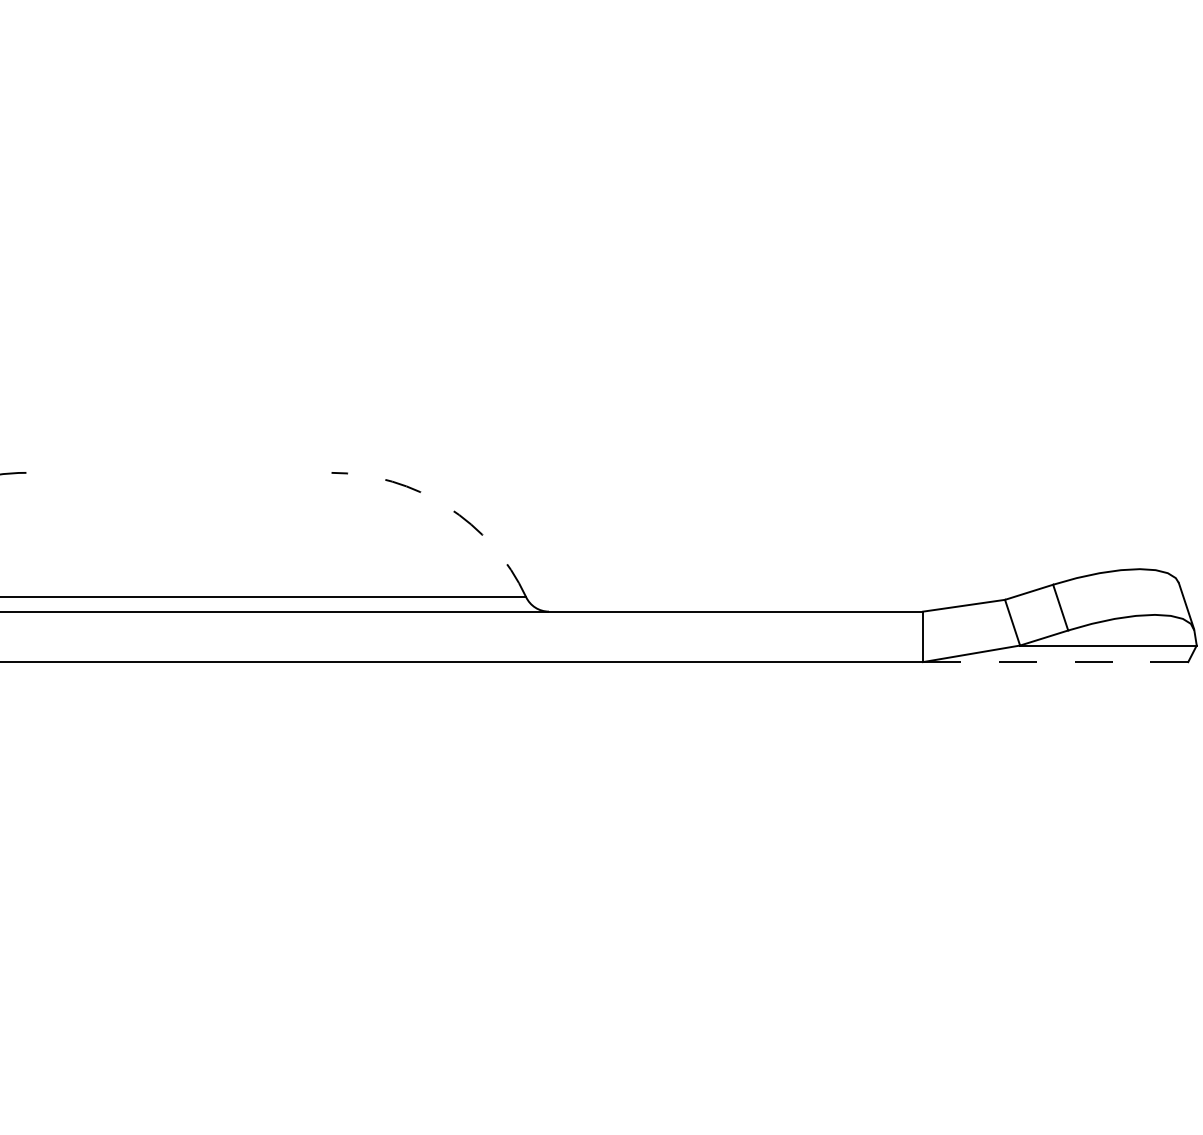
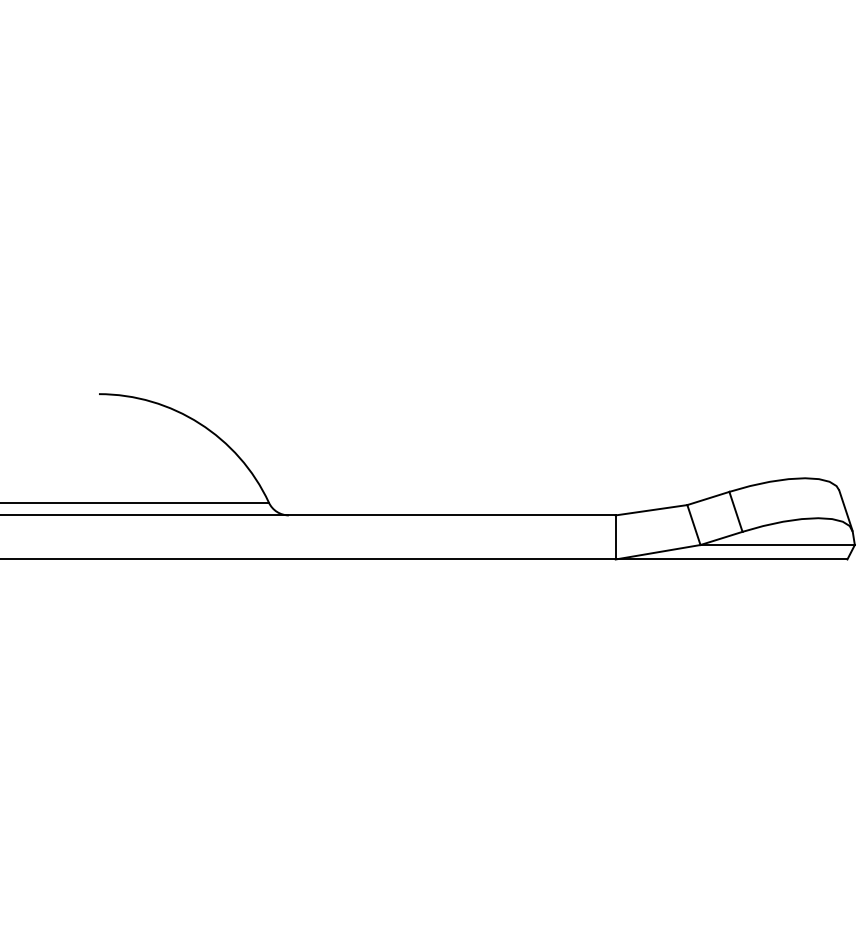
arc: (446, 506) -> (199, 423), dashed -> solid
line: (1055, 662) -> (731, 559), dashed -> solid

